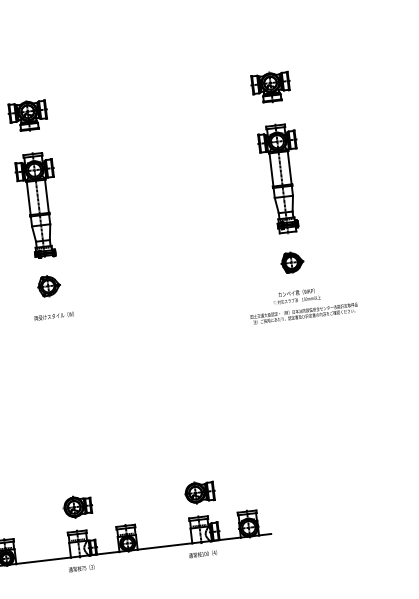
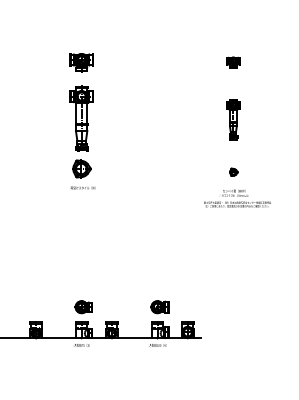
part: (271, 87) -> (233, 62), size x0.6
part: (281, 178) -> (233, 119), size x0.6
part: (291, 263) -> (233, 172), size x0.6
part: (49, 286) -> (82, 169), size x1.4

